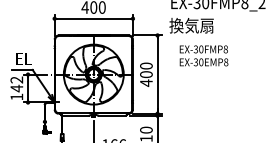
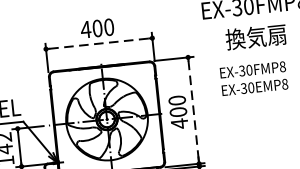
line: (93, 18) -> (98, 43), solid -> dashed
text: (191, 25) -> (255, 36), moved
line: (157, 74) -> (193, 110), solid -> dashed

